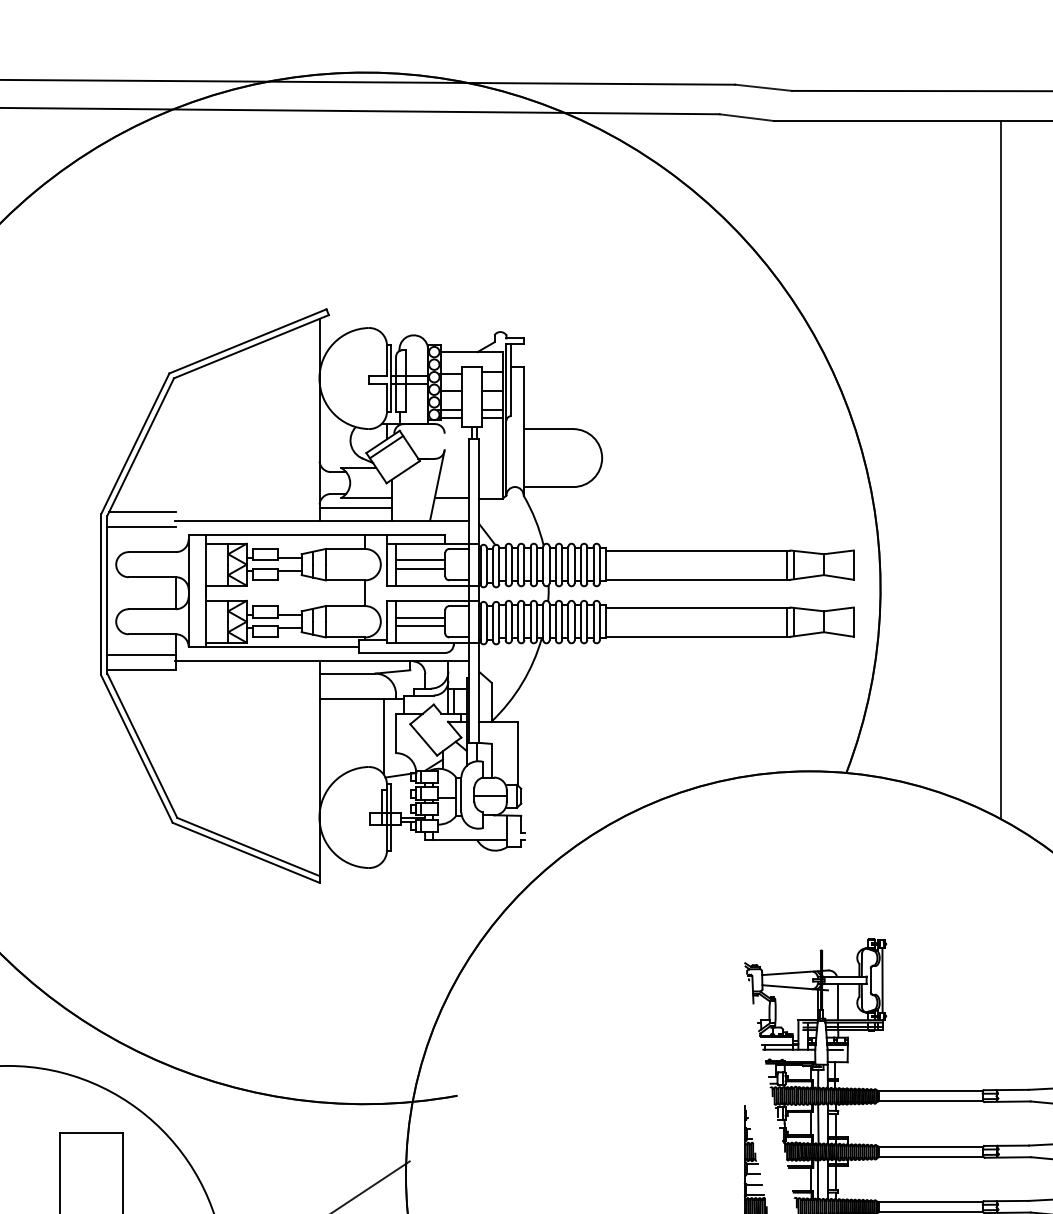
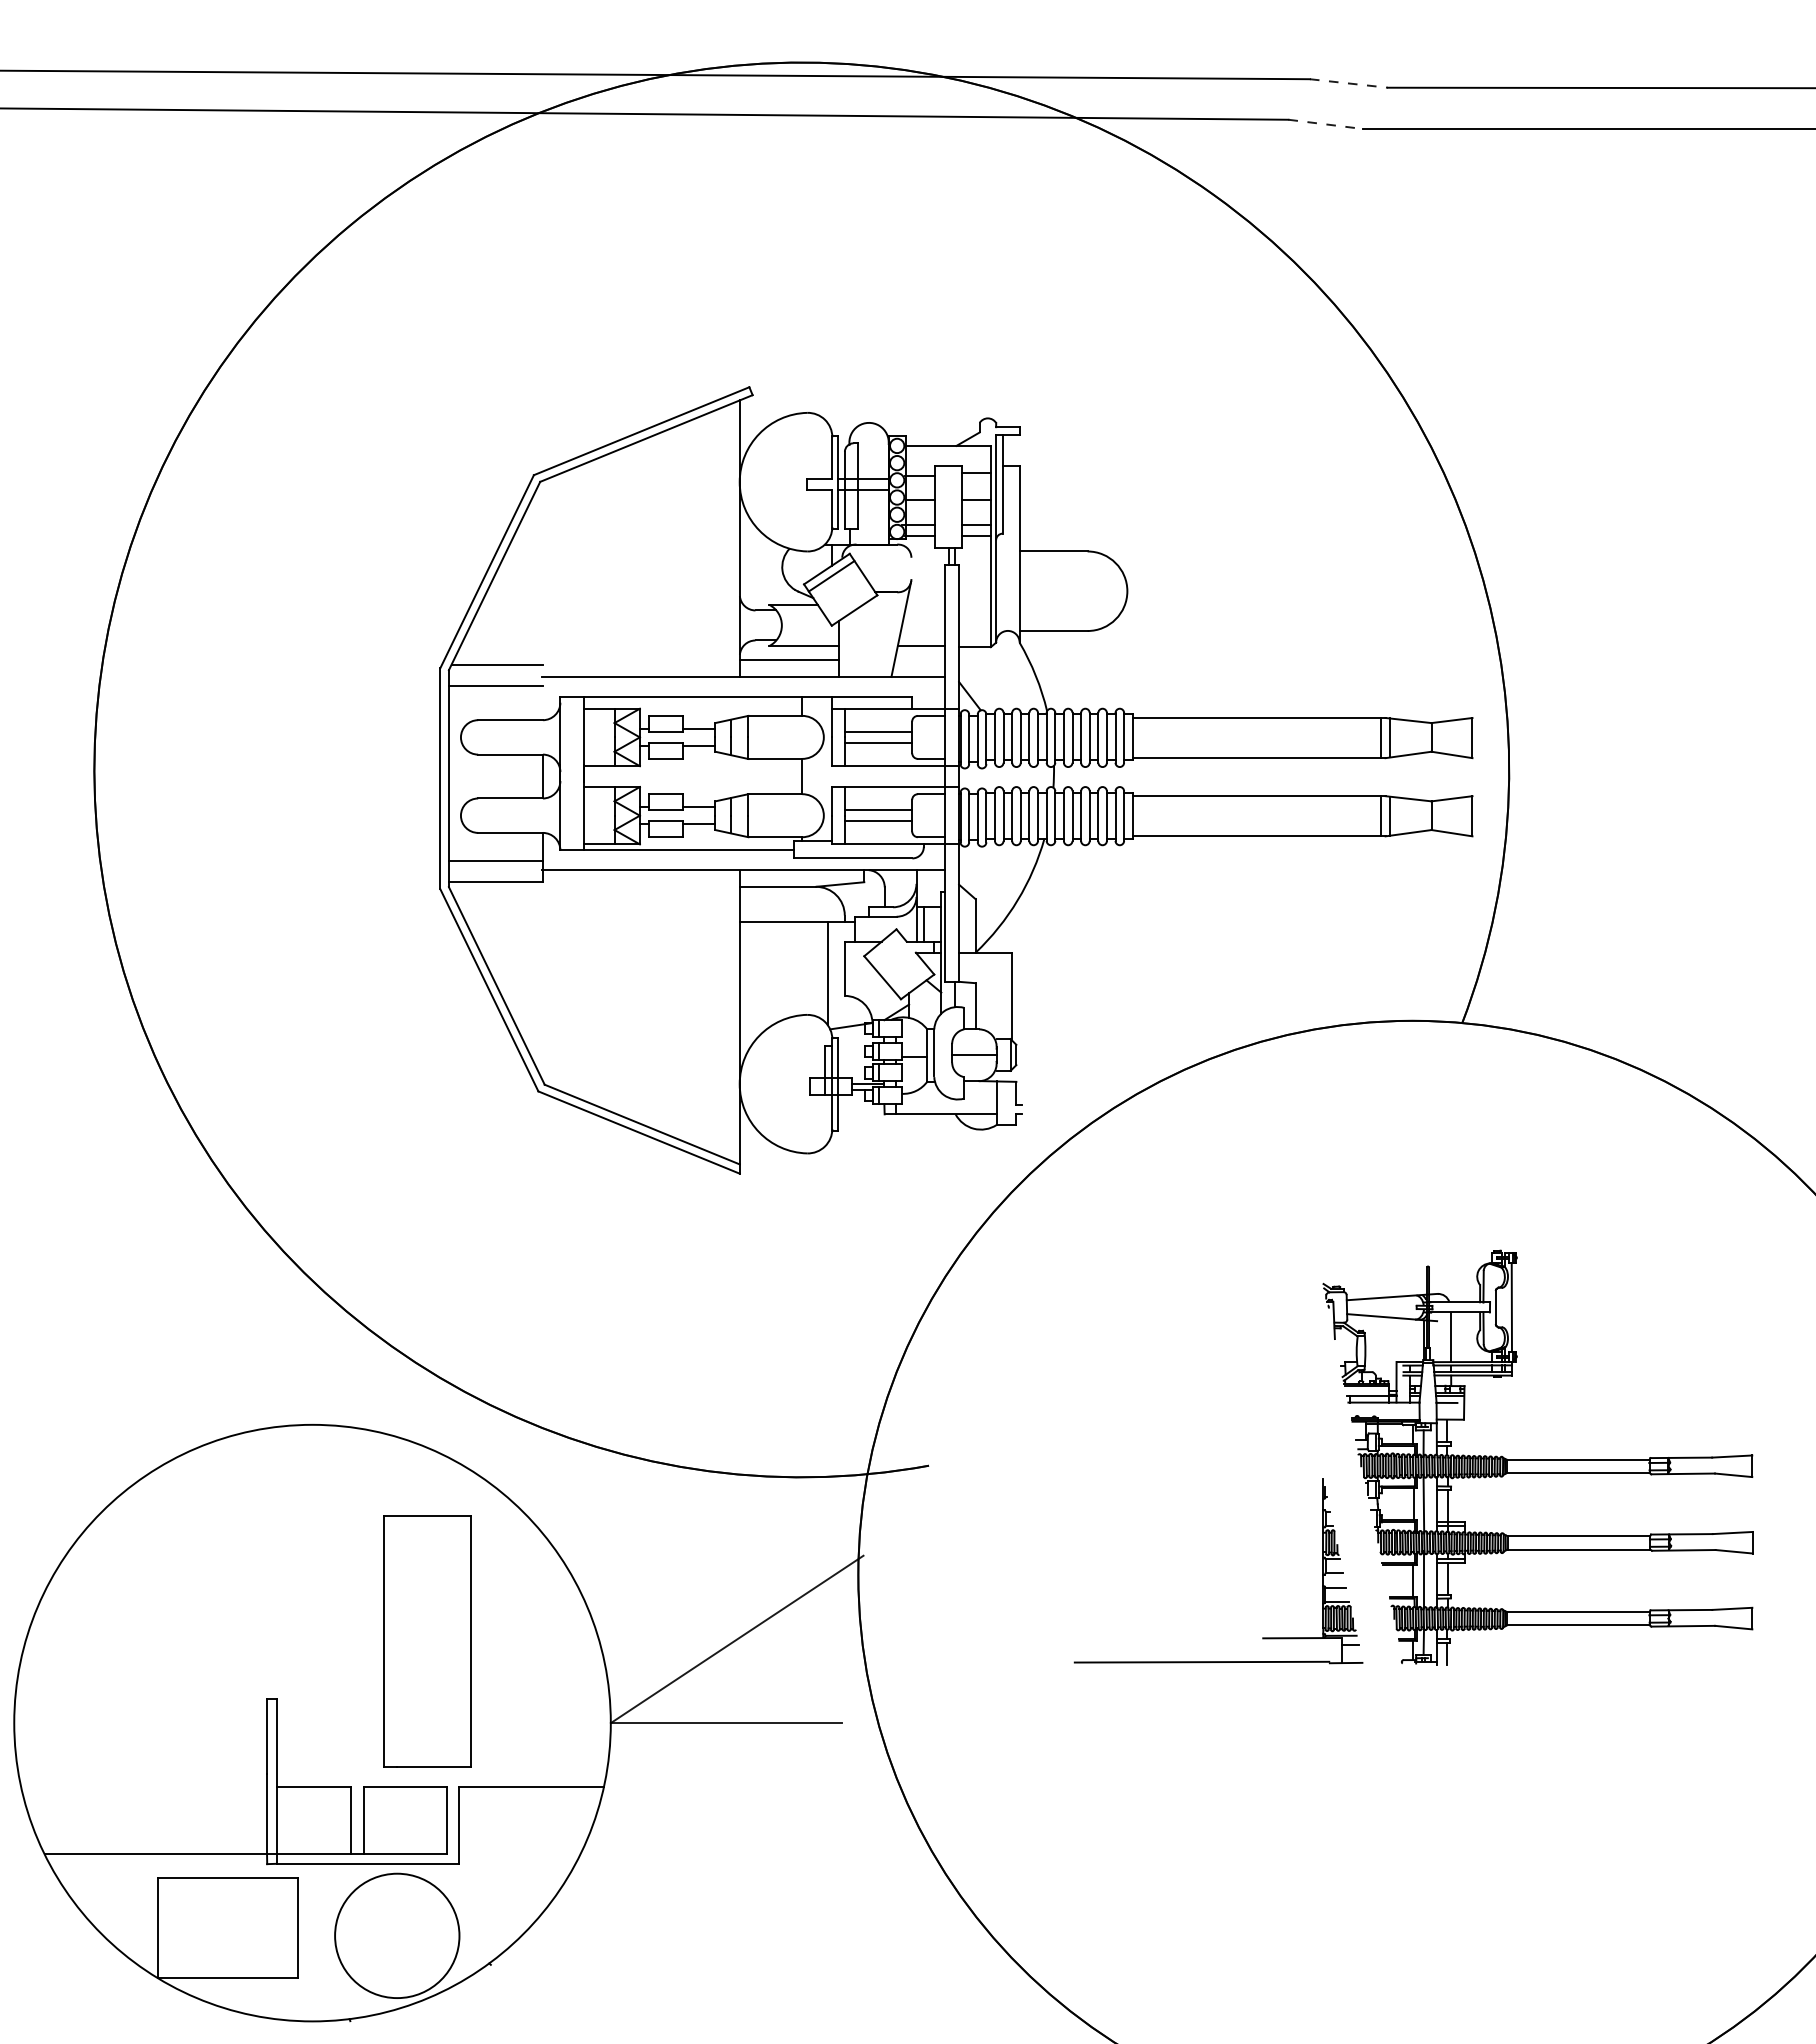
line: (764, 87) -> (1349, 83), solid -> dashed
line: (746, 117) -> (1325, 124), solid -> dashed
line: (1001, 469) -> (1674, 607), removed

